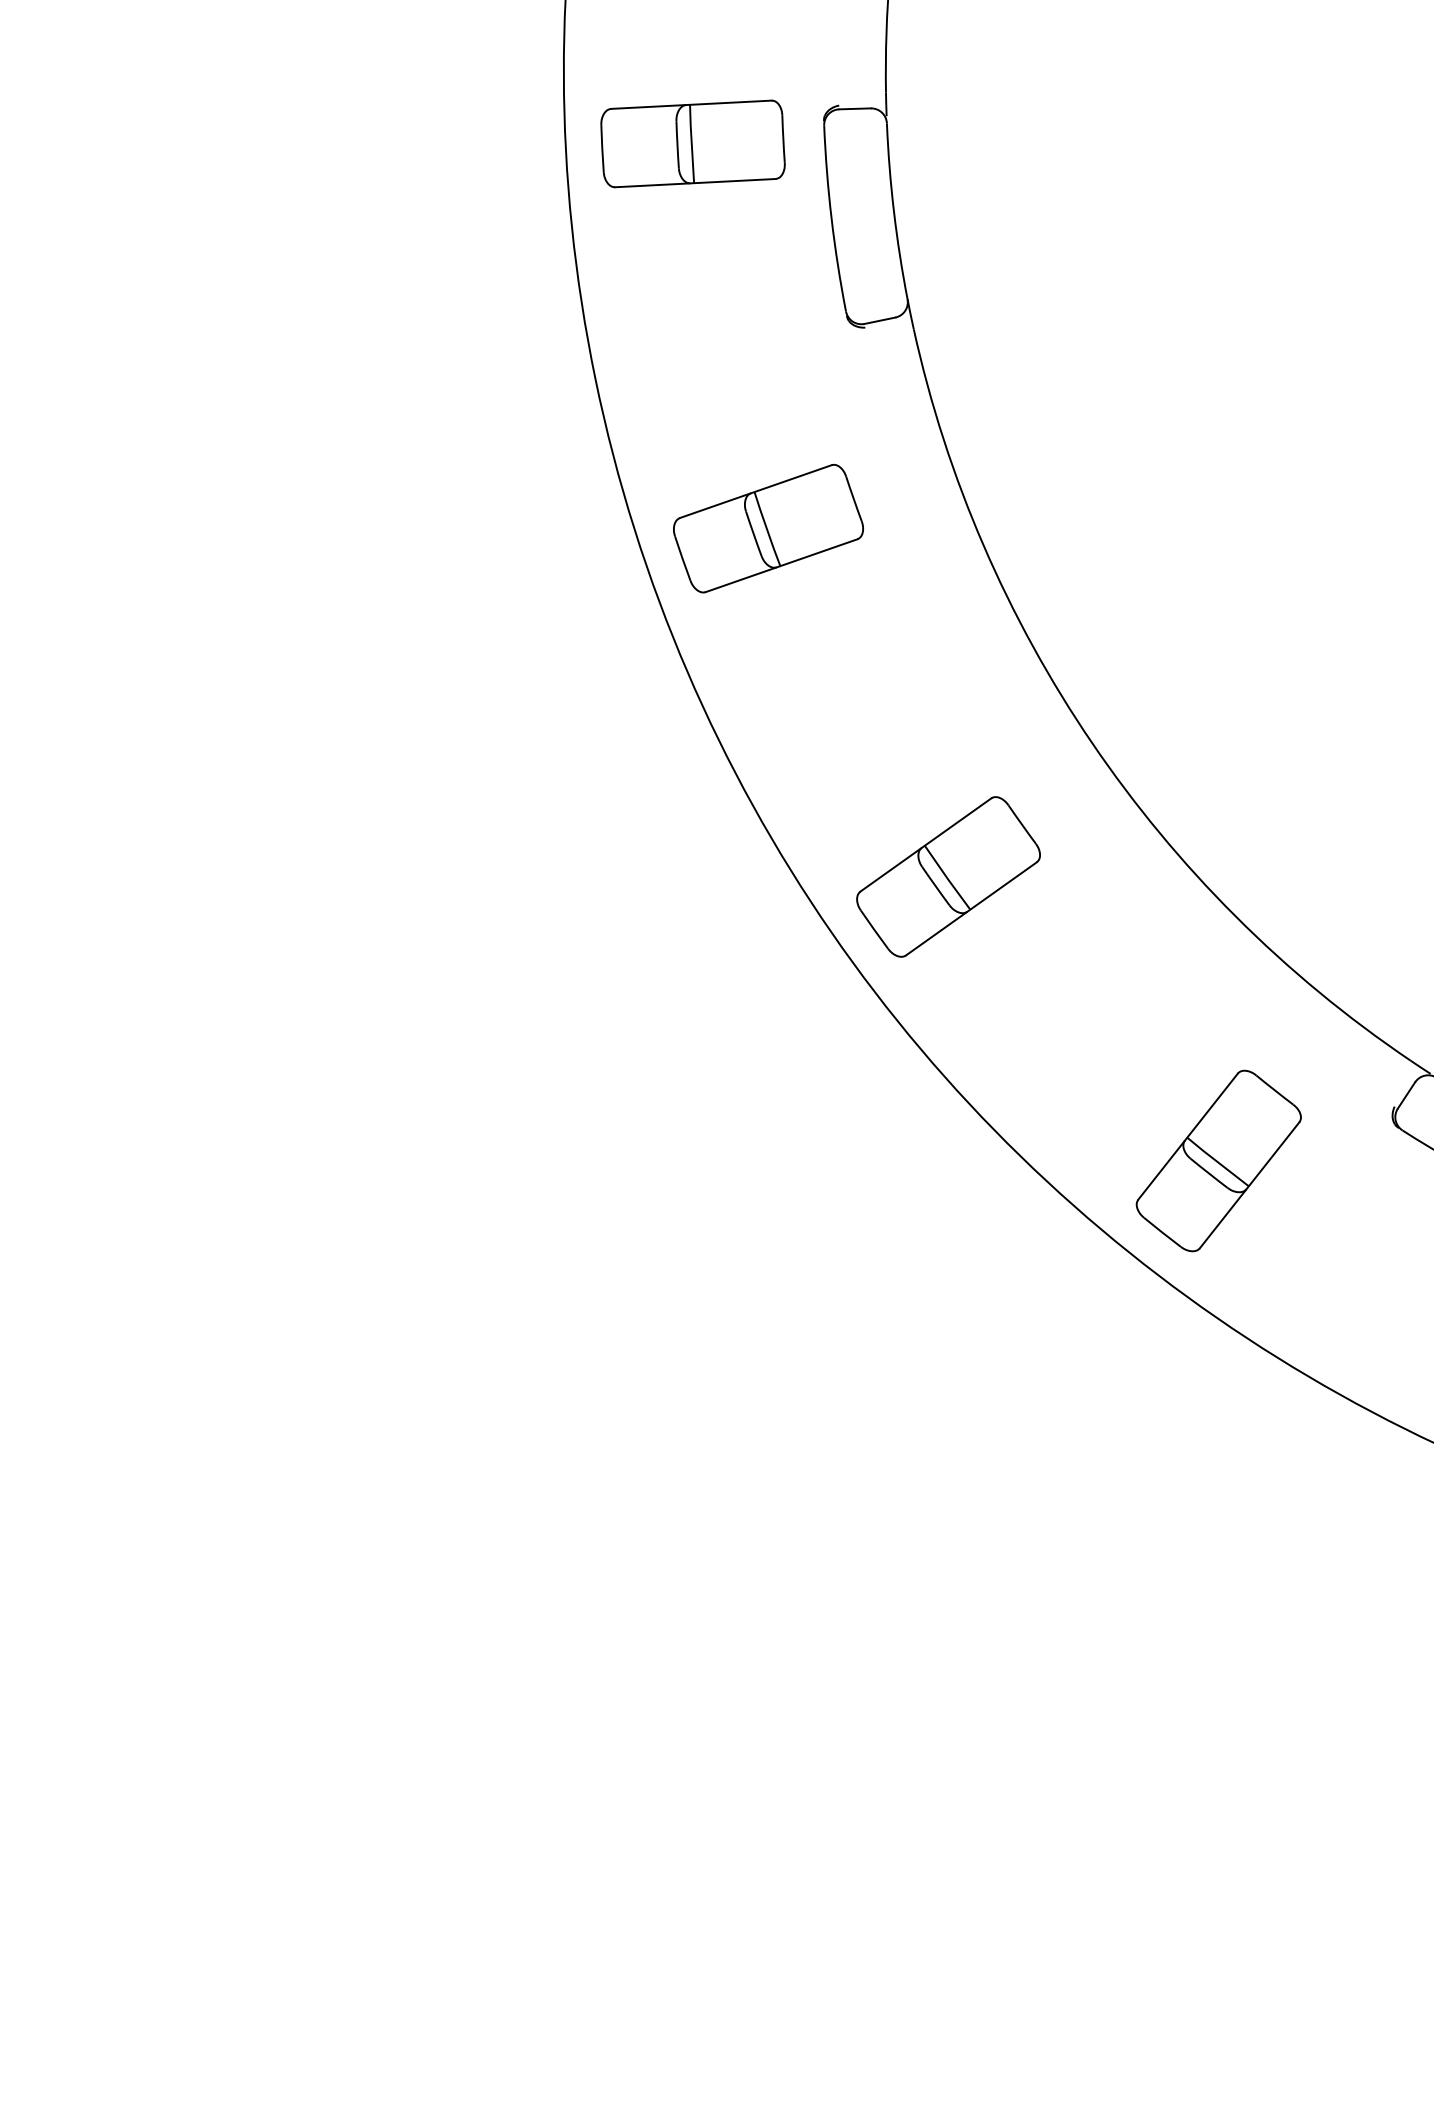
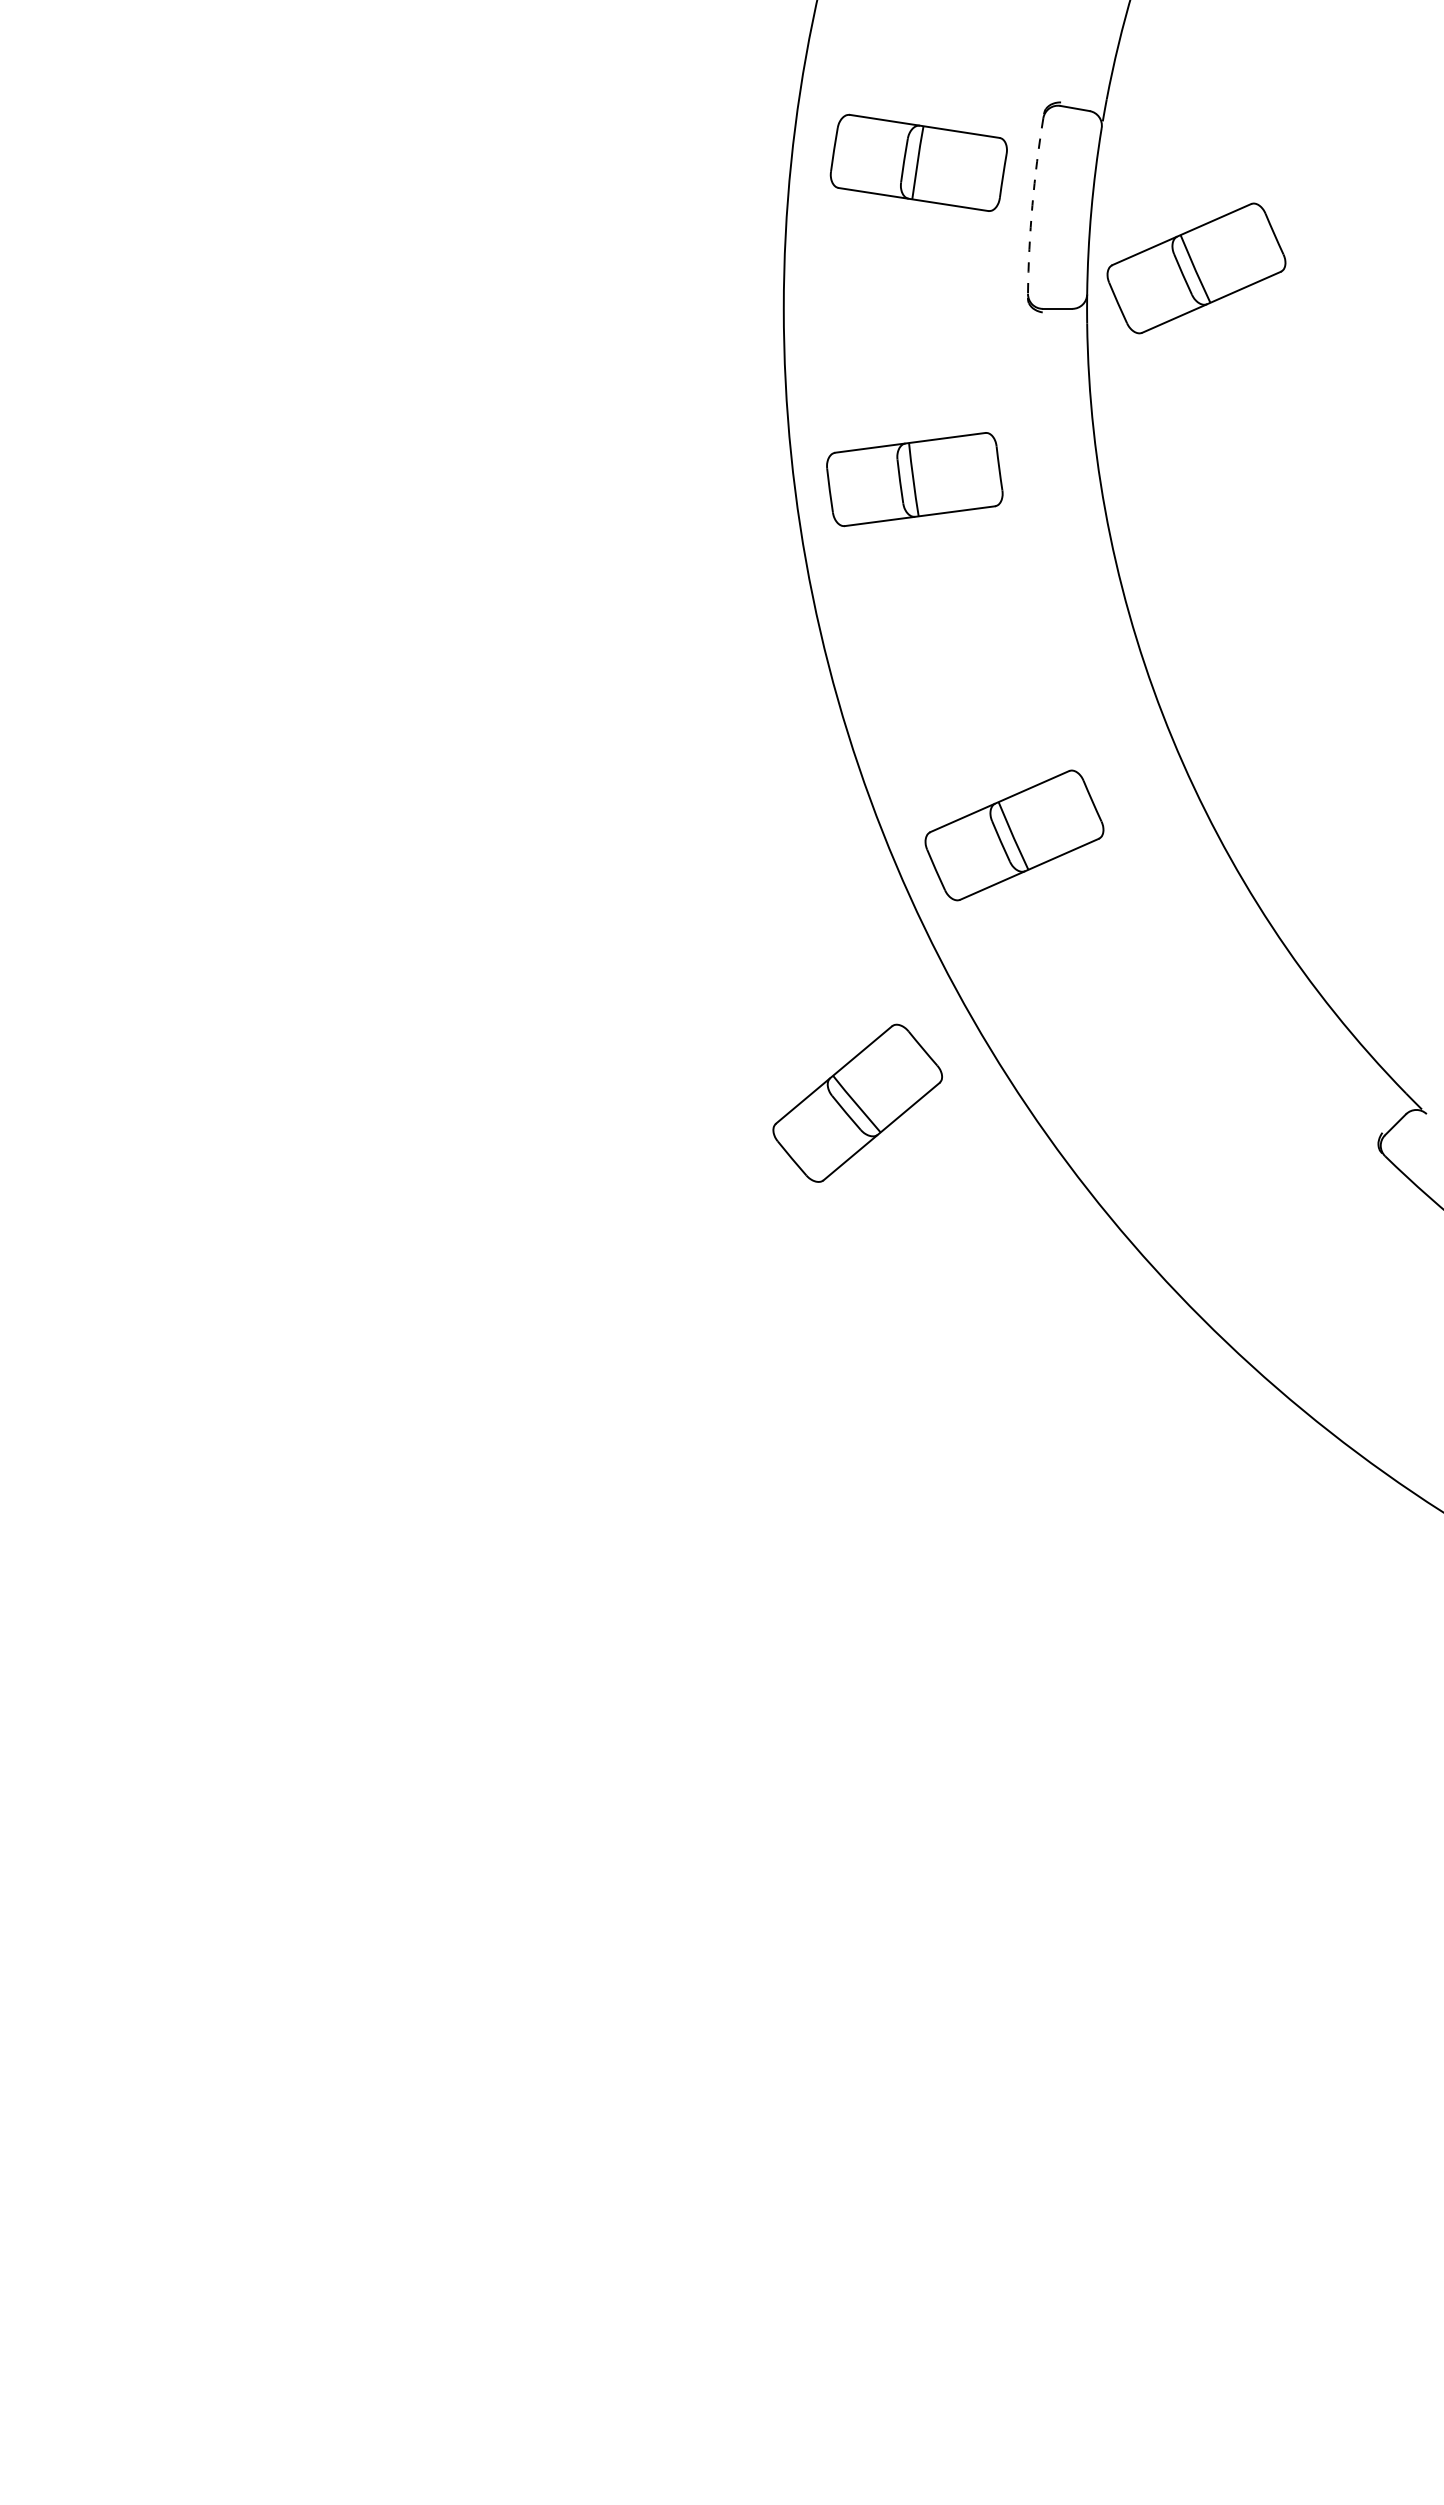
part: (692, 143) -> (918, 162), moved
arc: (831, 218) -> (1032, 205), solid -> dashed
part: (1015, 248) -> (1196, 268), added
part: (1218, 1160) -> (857, 1102), moved

